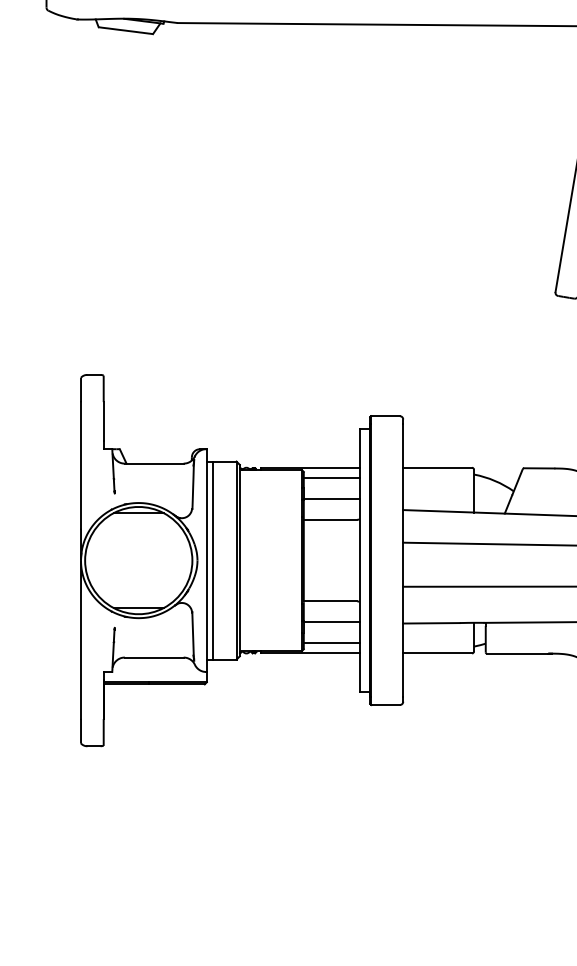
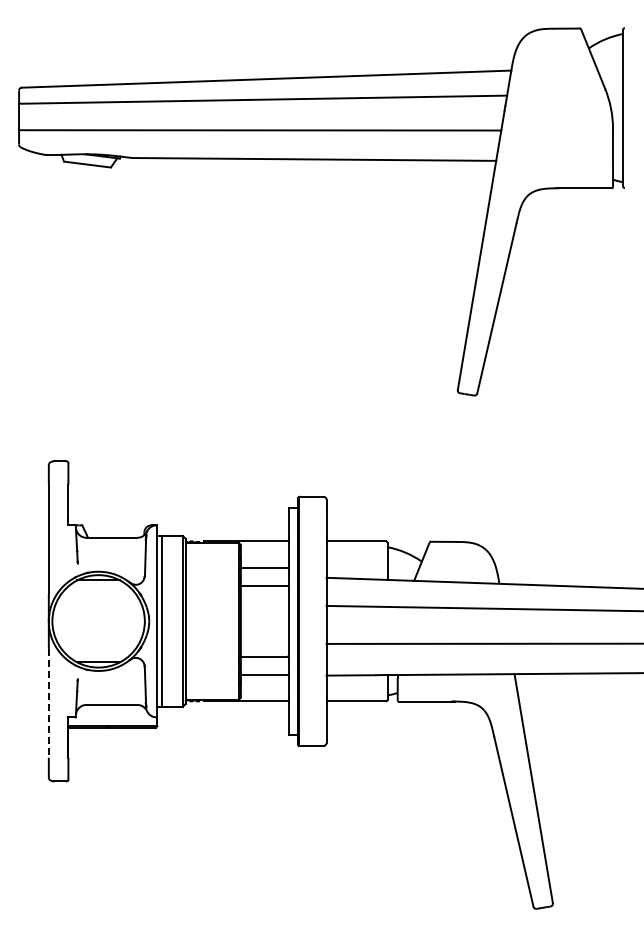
line: (331, 478) -> (264, 550), removed
line: (331, 643) -> (264, 692), removed
line: (80, 655) -> (48, 703), solid -> dashed

